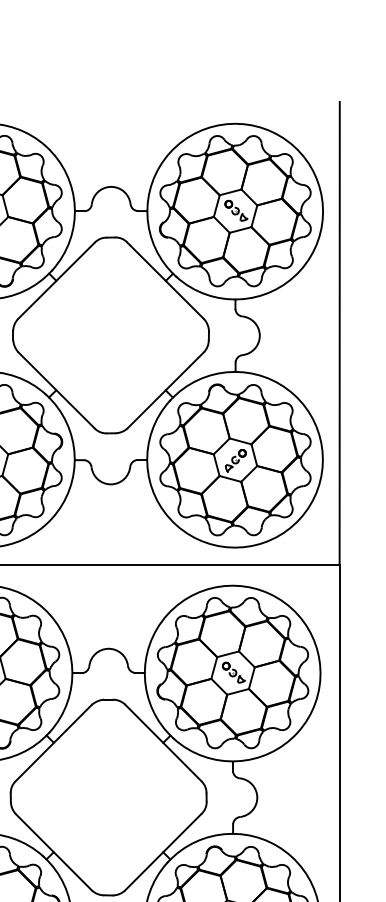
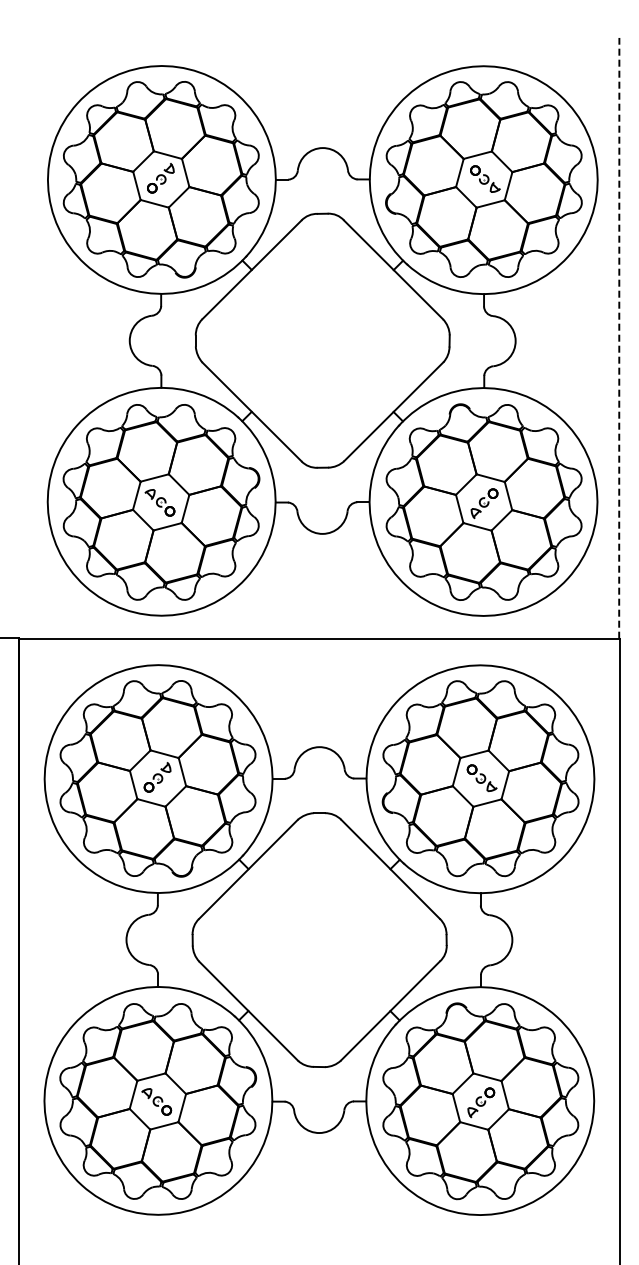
line: (339, 332) -> (619, 337), solid -> dashed

